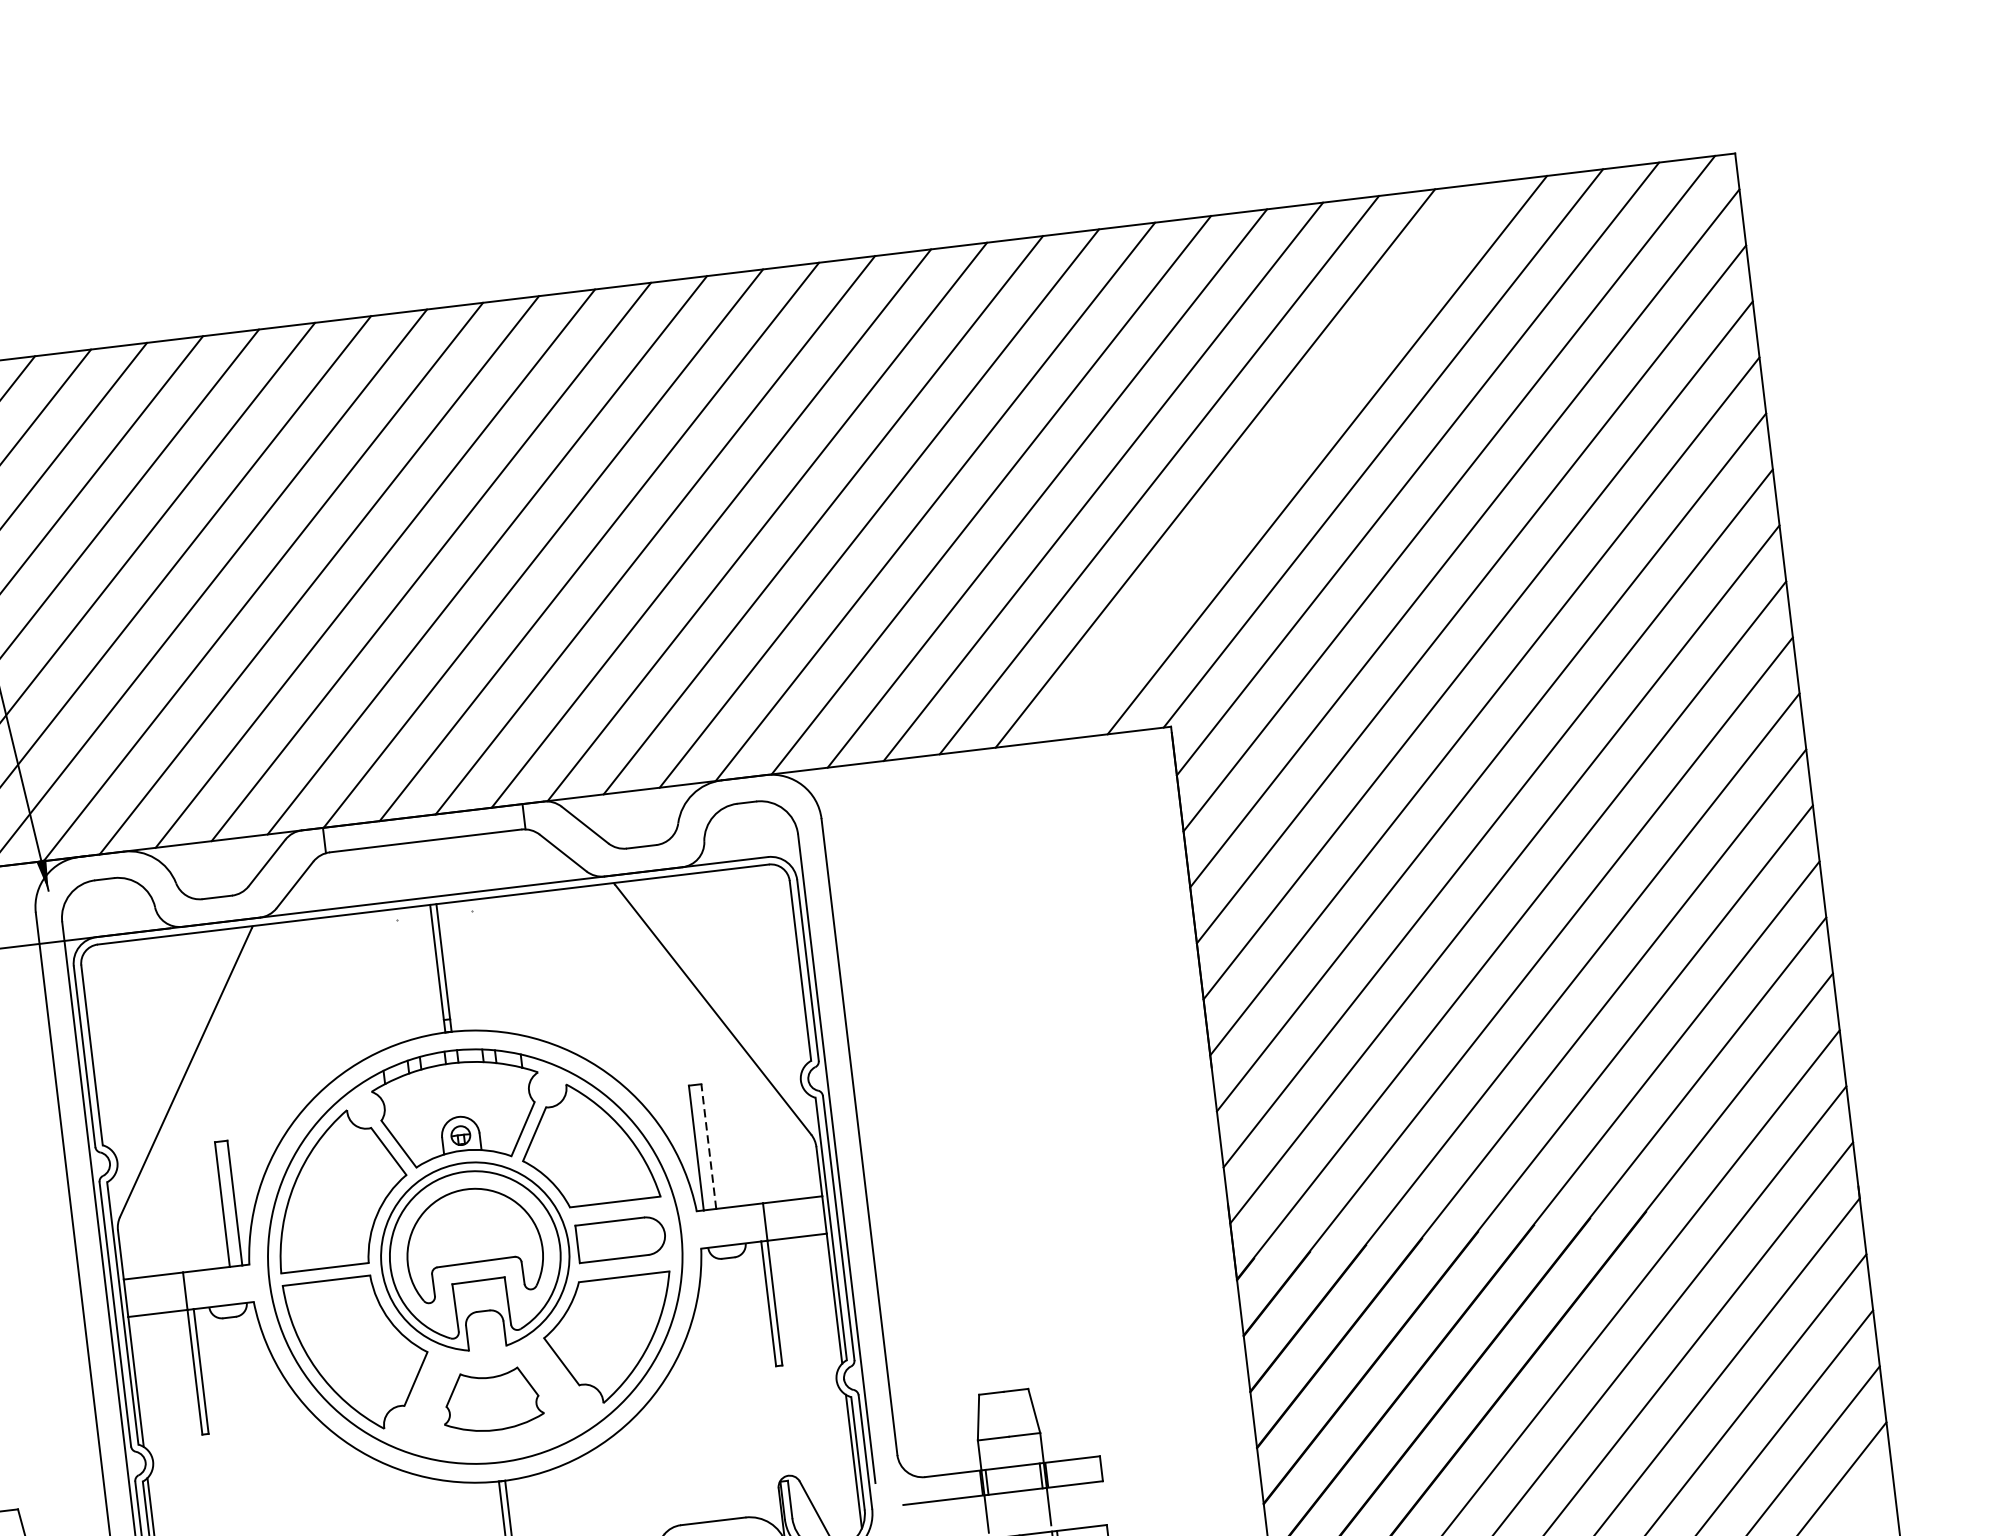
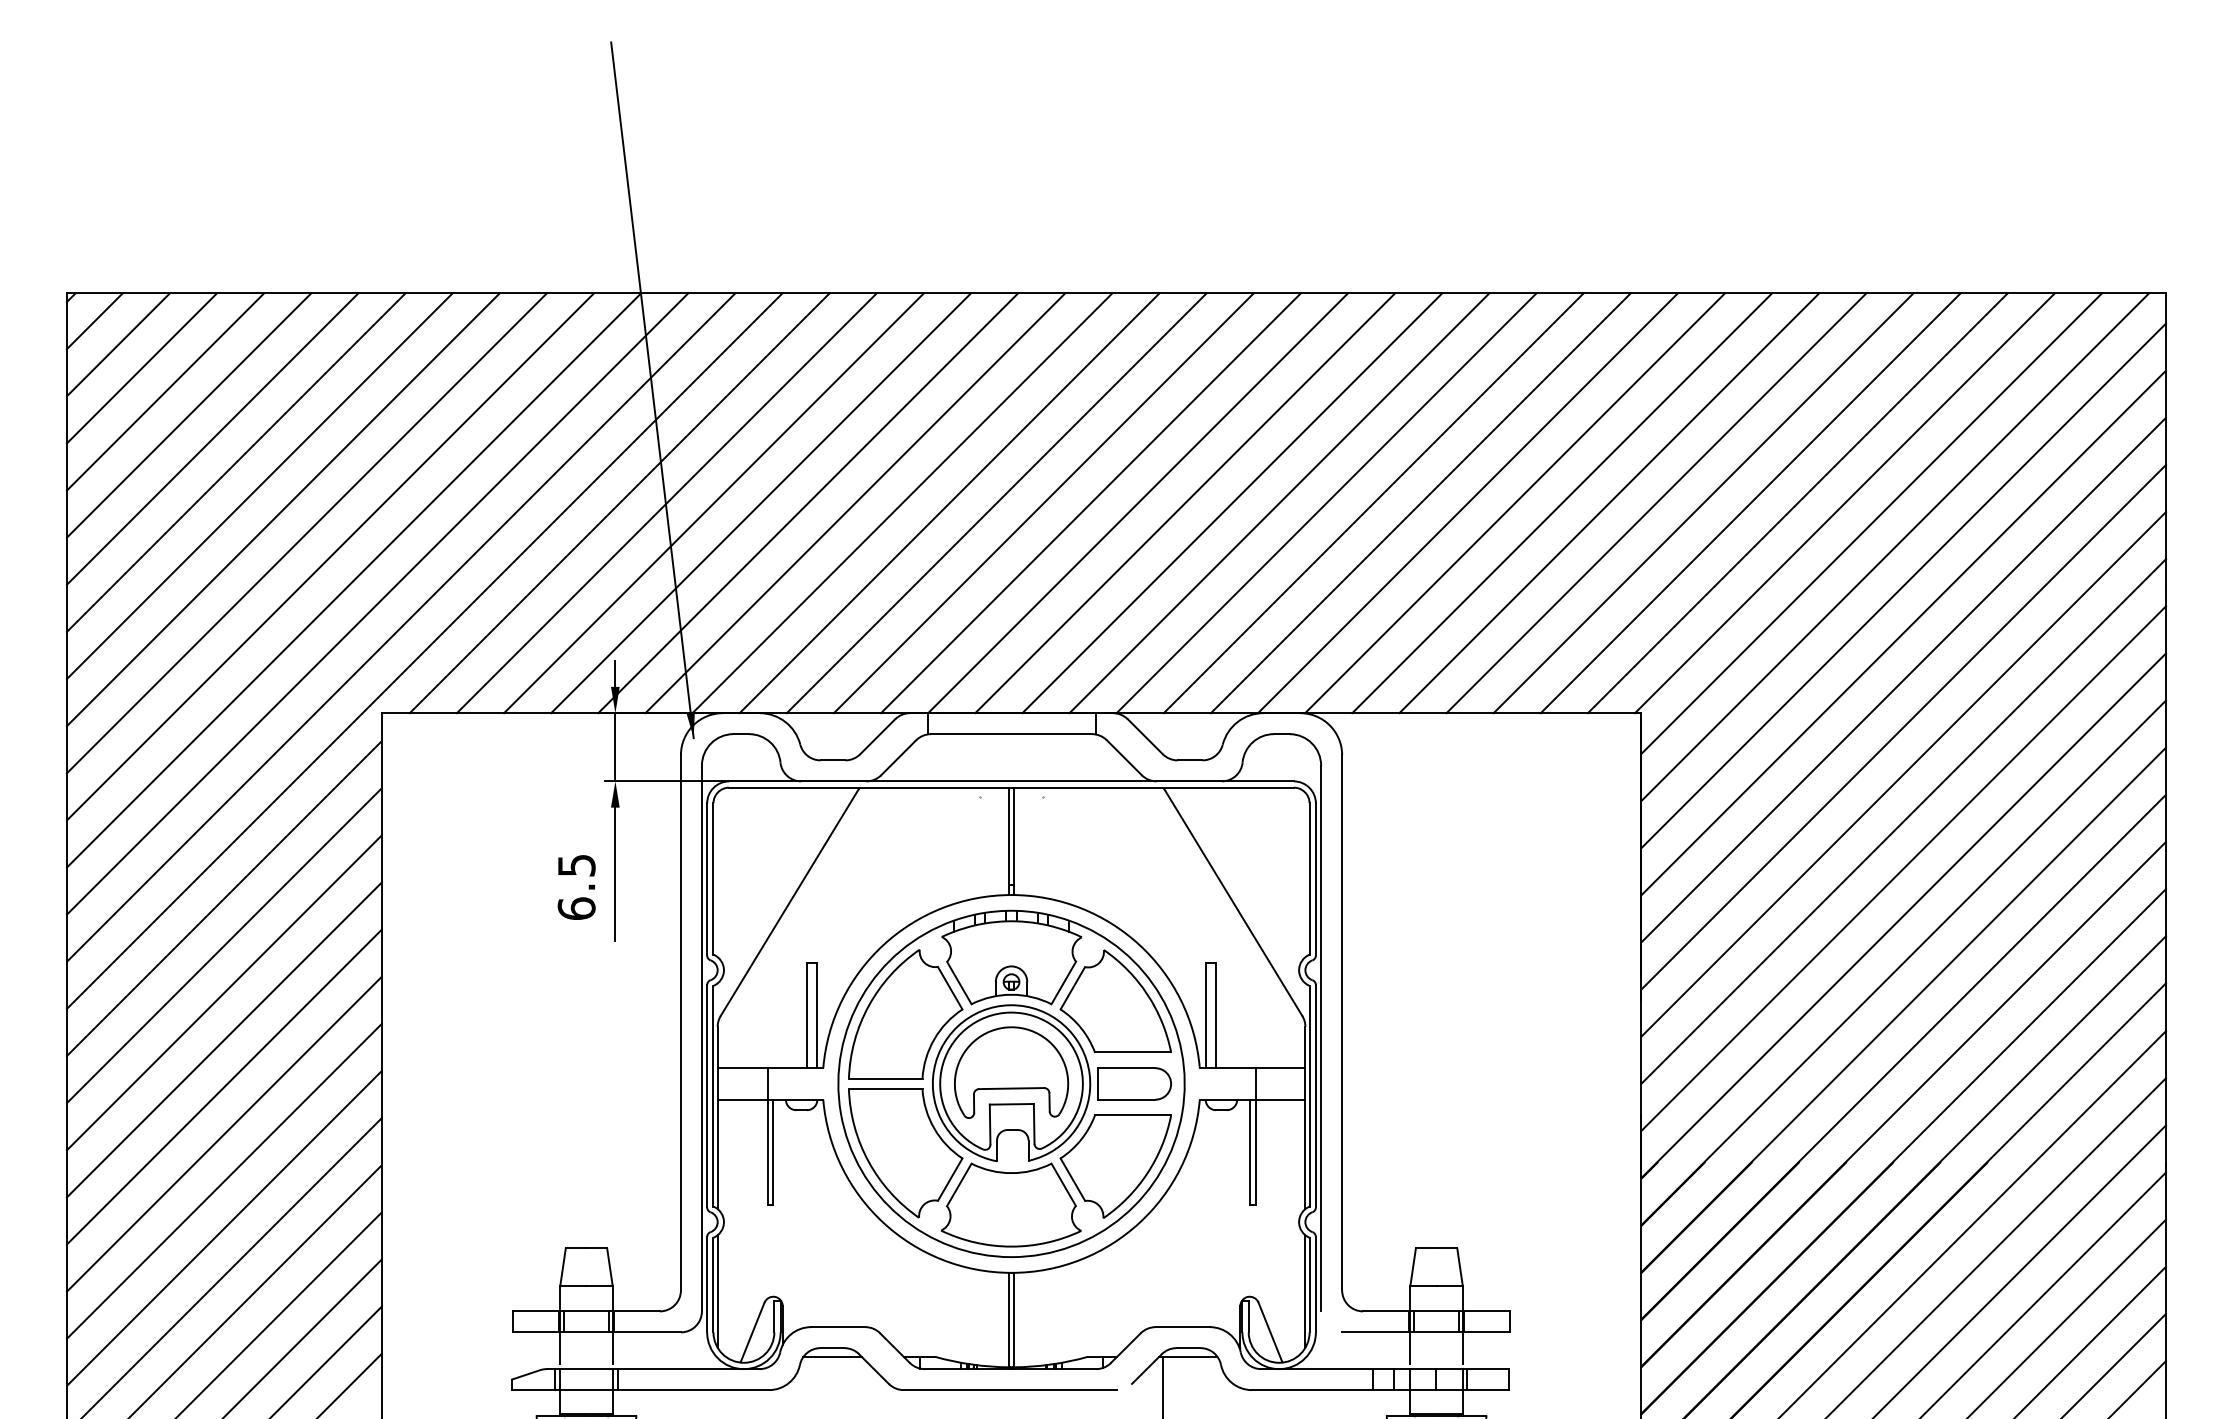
line: (1271, 462) -> (1750, 503), added
line: (709, 1146) -> (1216, 1015), dashed -> solid
part: (492, 1399) -> (1011, 1204), size x1.67

